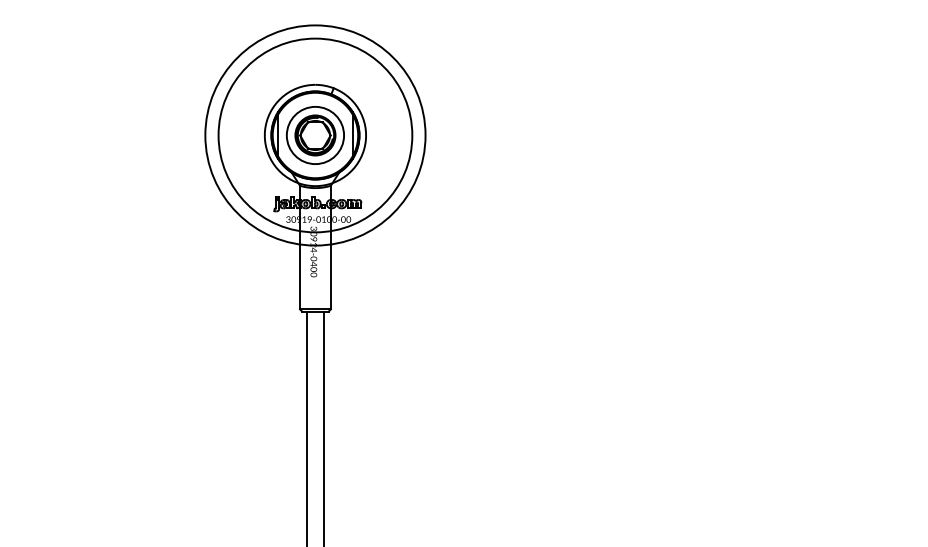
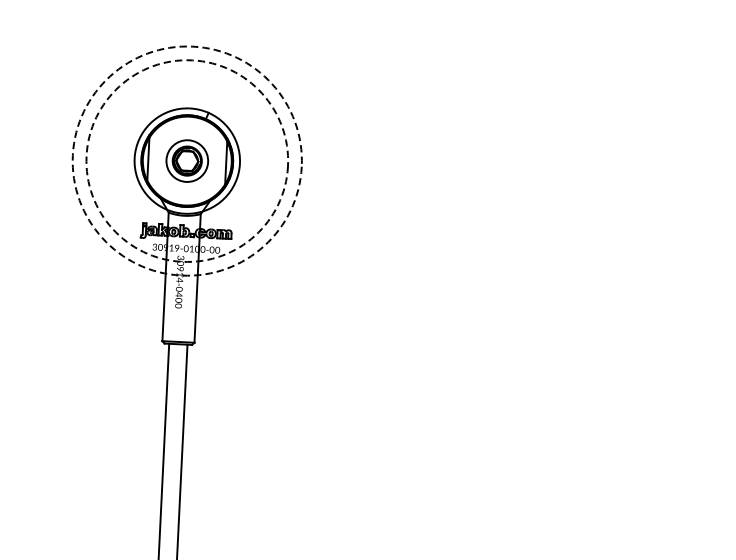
circle: (315, 135) -> (187, 161), solid -> dashed
circle: (315, 135) -> (187, 161), solid -> dashed
part: (315, 135) -> (187, 161), size x0.7

